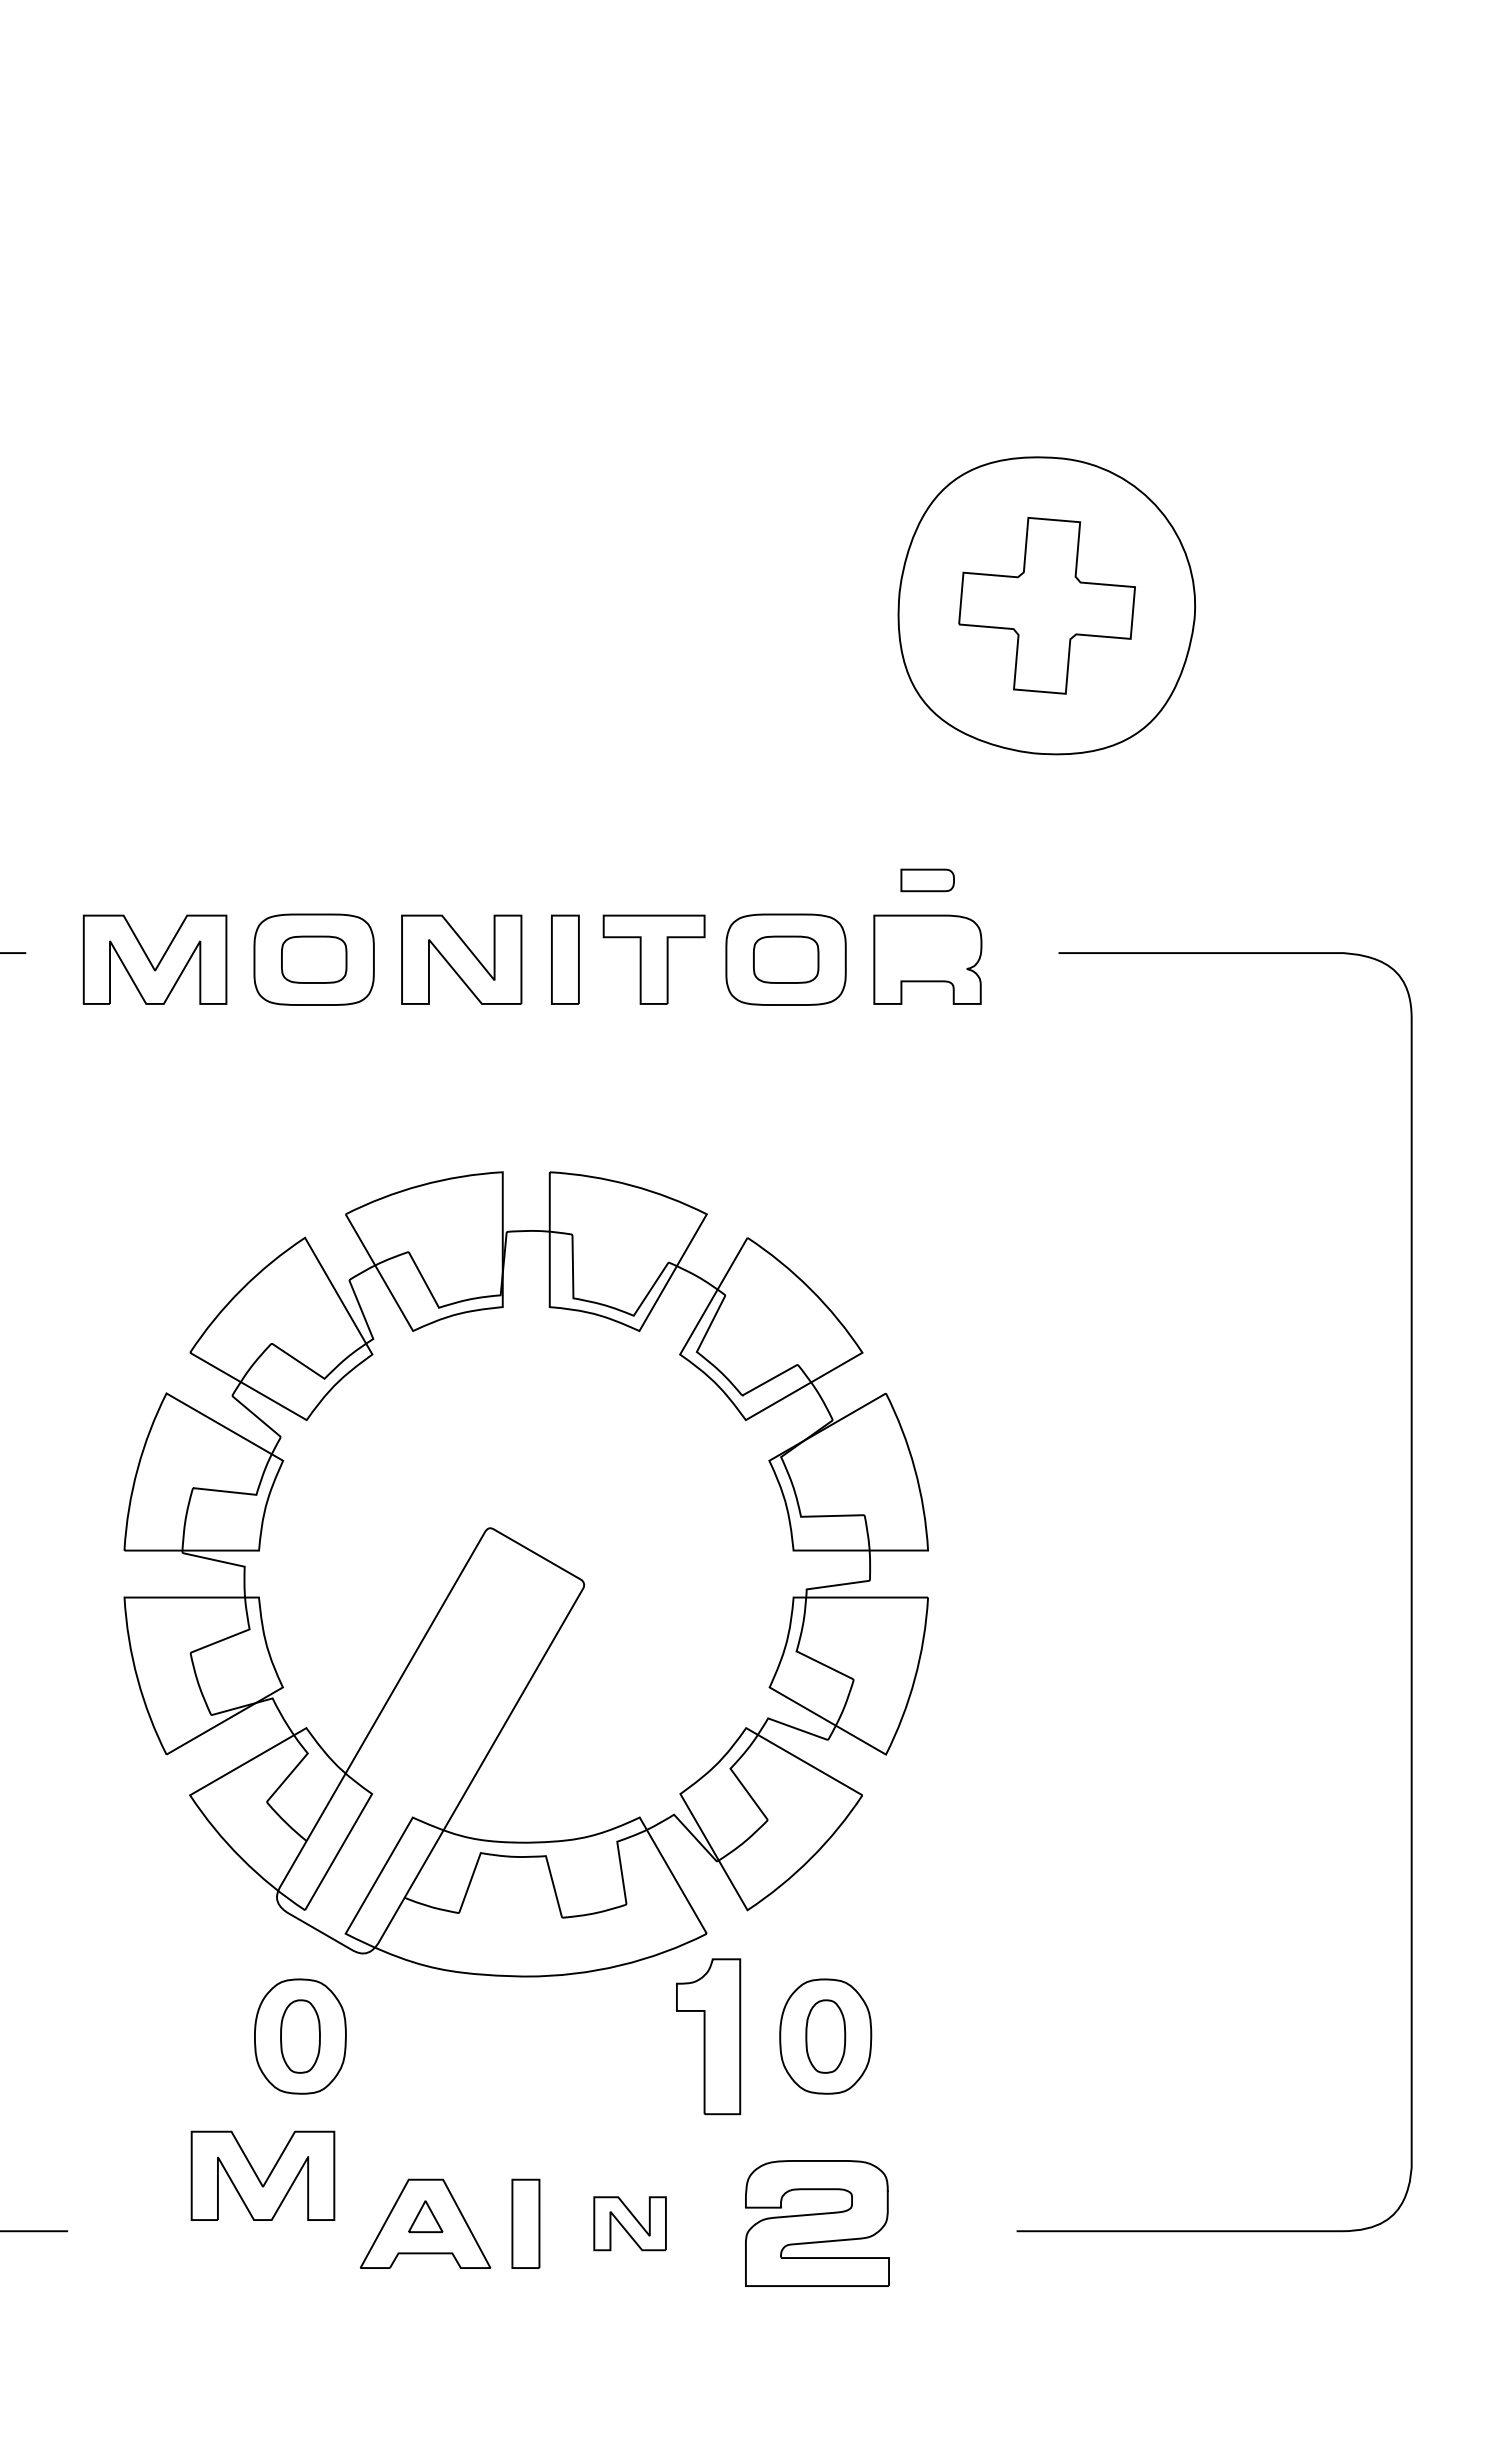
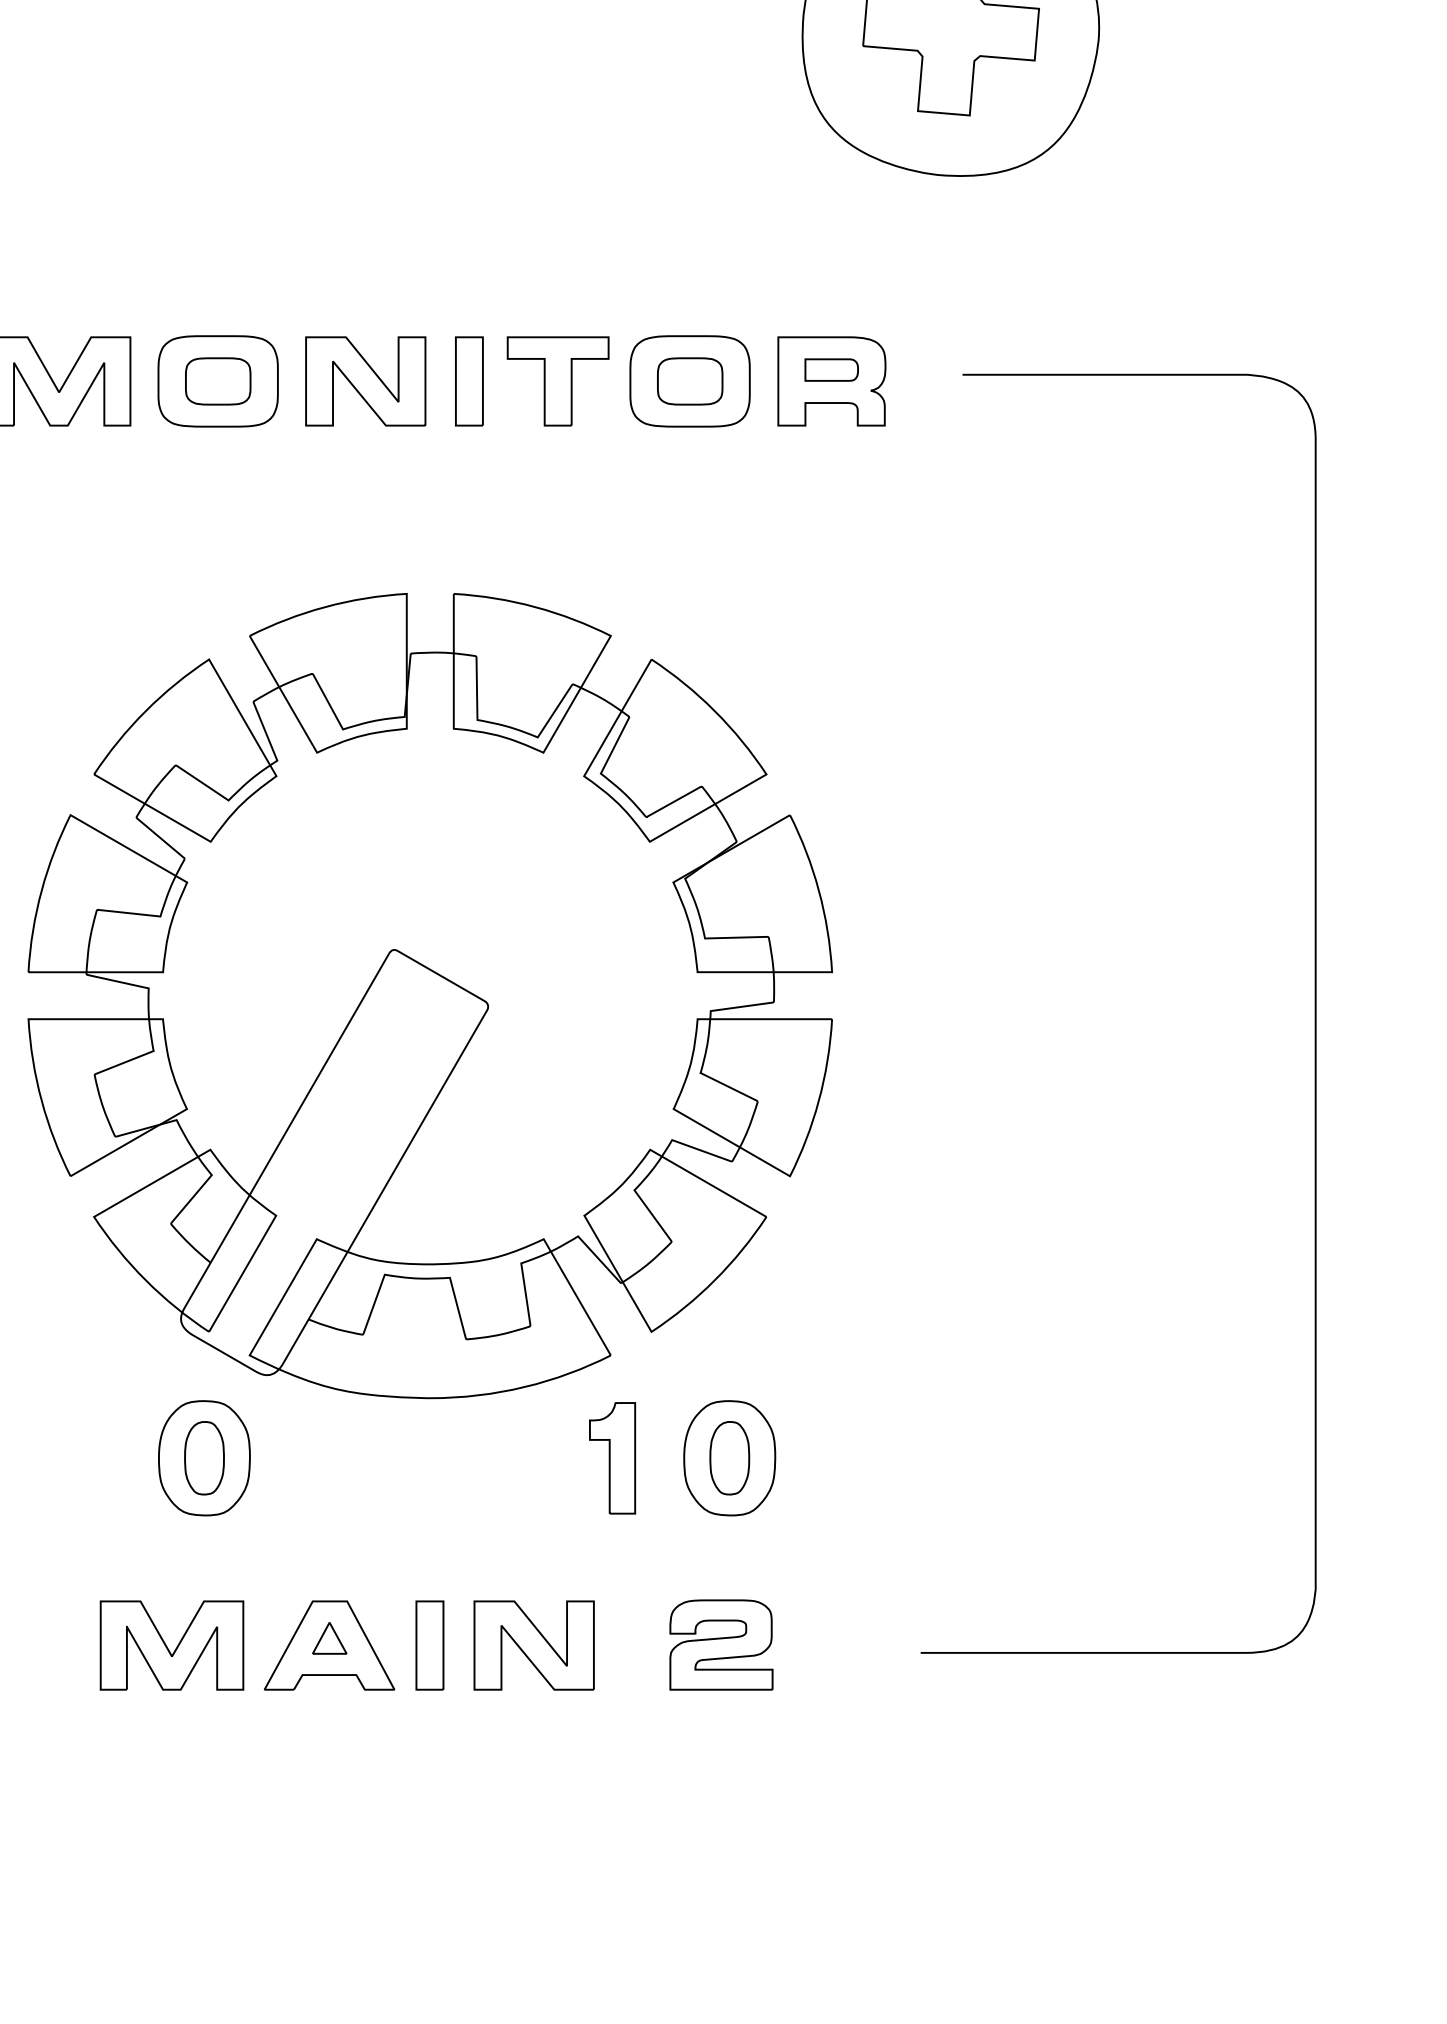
part: (927, 880) -> (831, 370), moved
part: (708, 2036) -> (612, 1458), size x0.71
part: (262, 2175) -> (171, 1645), moved
part: (817, 2222) -> (721, 1644), size x0.71
part: (629, 2223) -> (533, 1645), size x1.67

